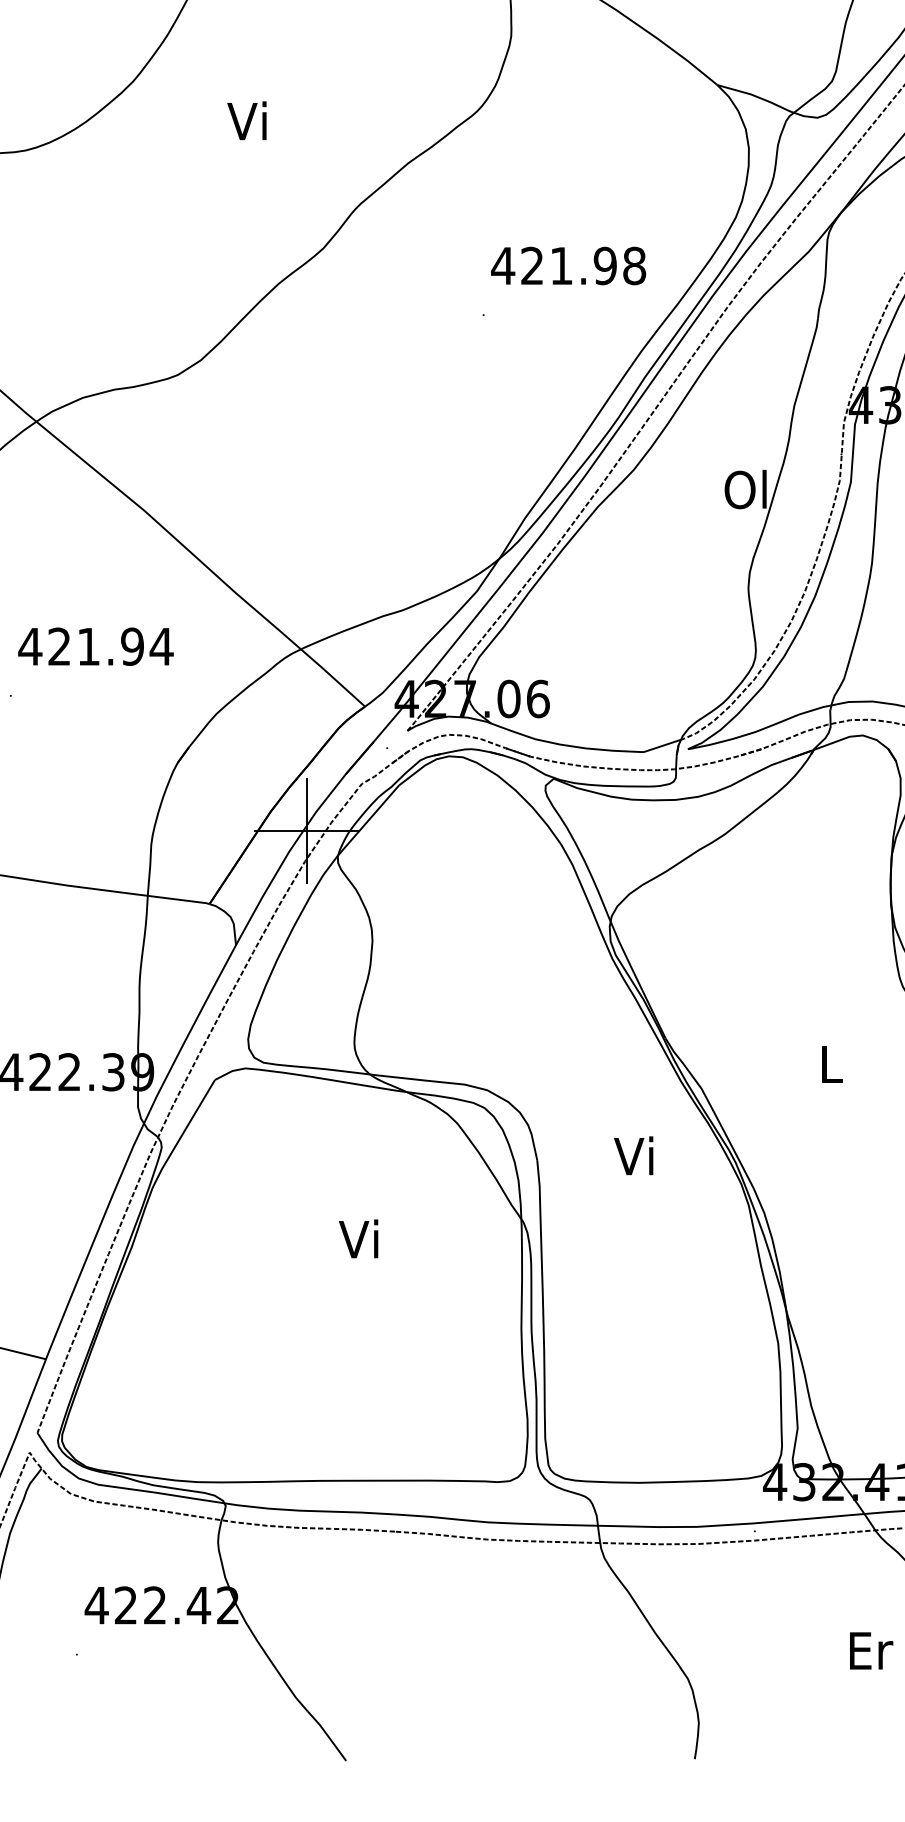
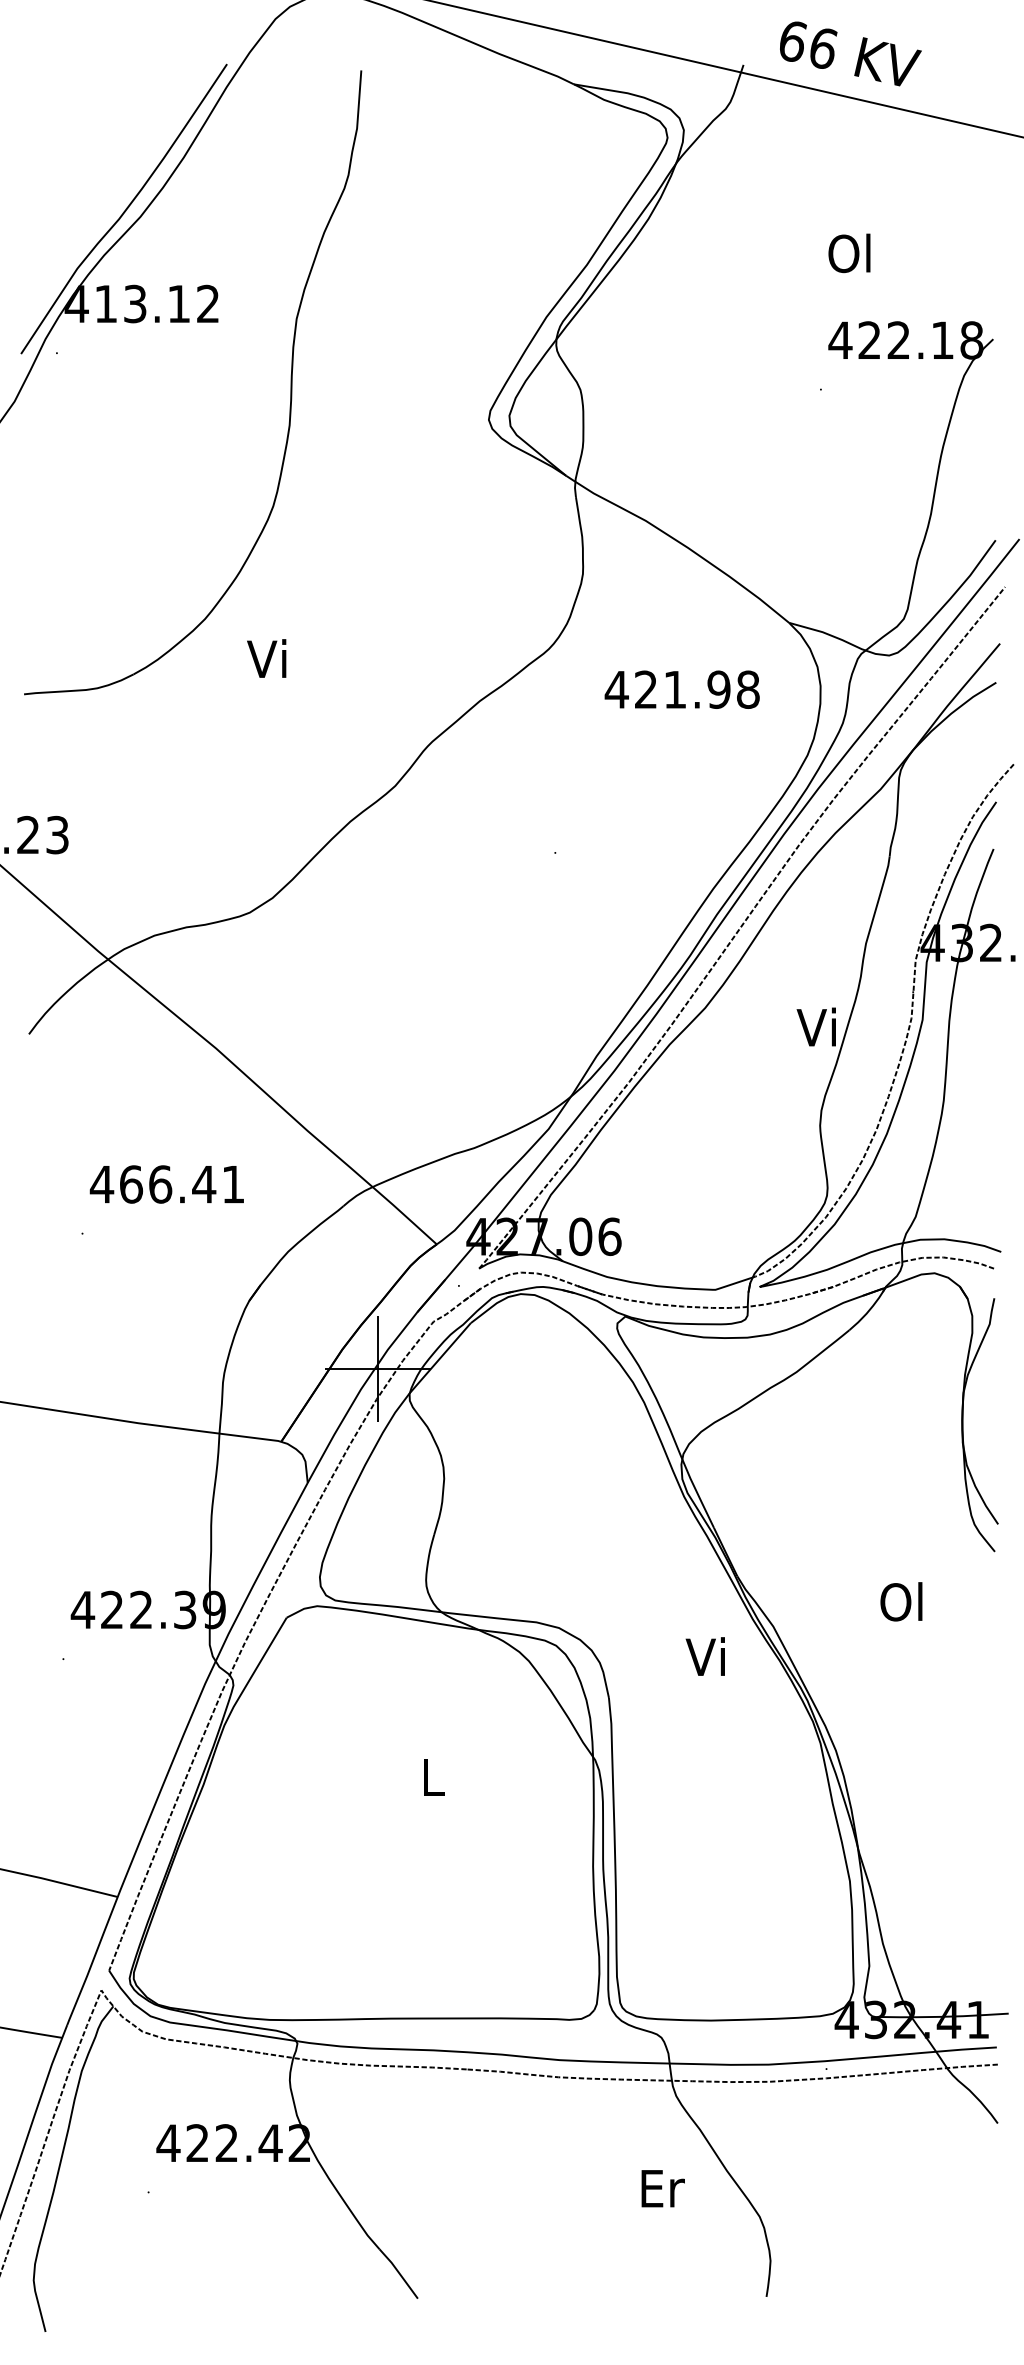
text: (246, 120) -> (266, 658), moved
text: (567, 265) -> (681, 689), moved
text: (745, 488) -> (817, 1026), Ol -> Vi
text: (110, 646) -> (182, 1184), 421.94 -> 466.41
text: (829, 1063) -> (901, 1601), L -> Ol
text: (632, 1155) -> (704, 1656), moved
text: (357, 1238) -> (429, 1776), Vi -> L
text: (870, 1650) -> (662, 2188), moved

